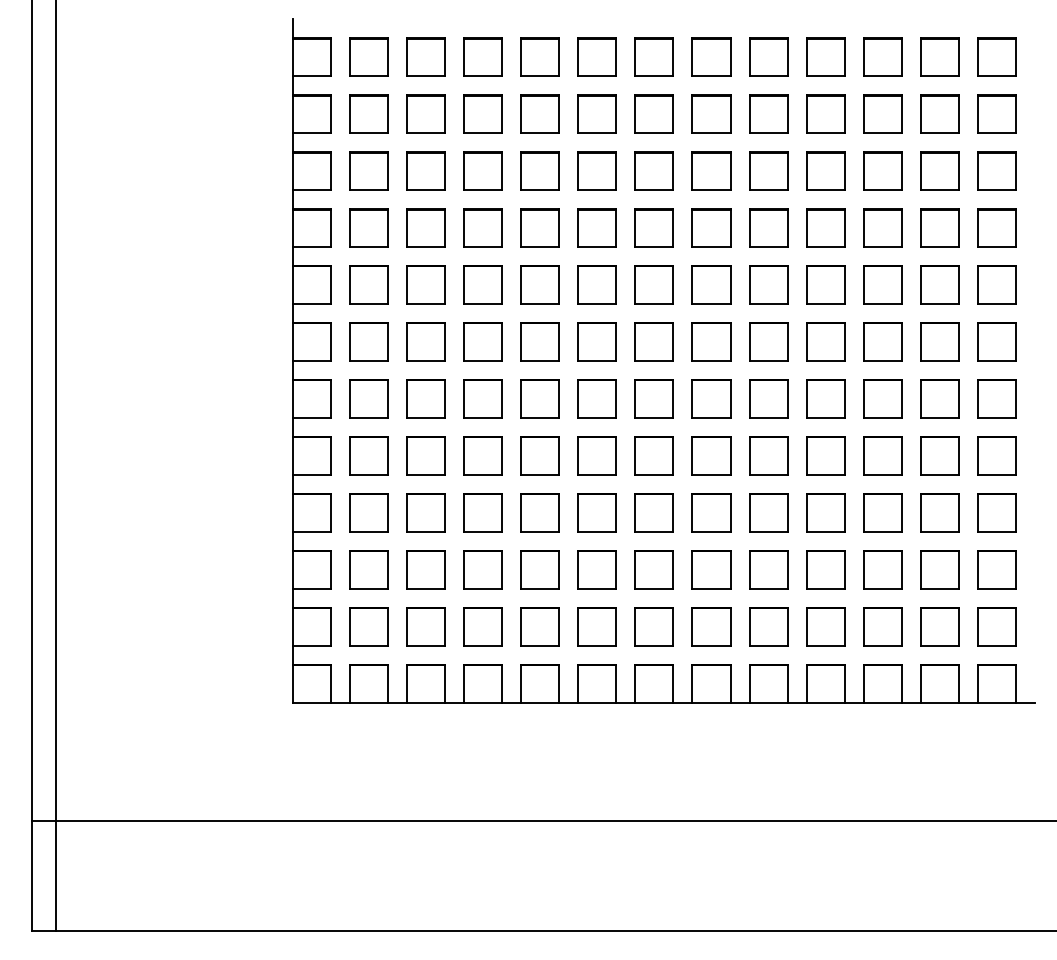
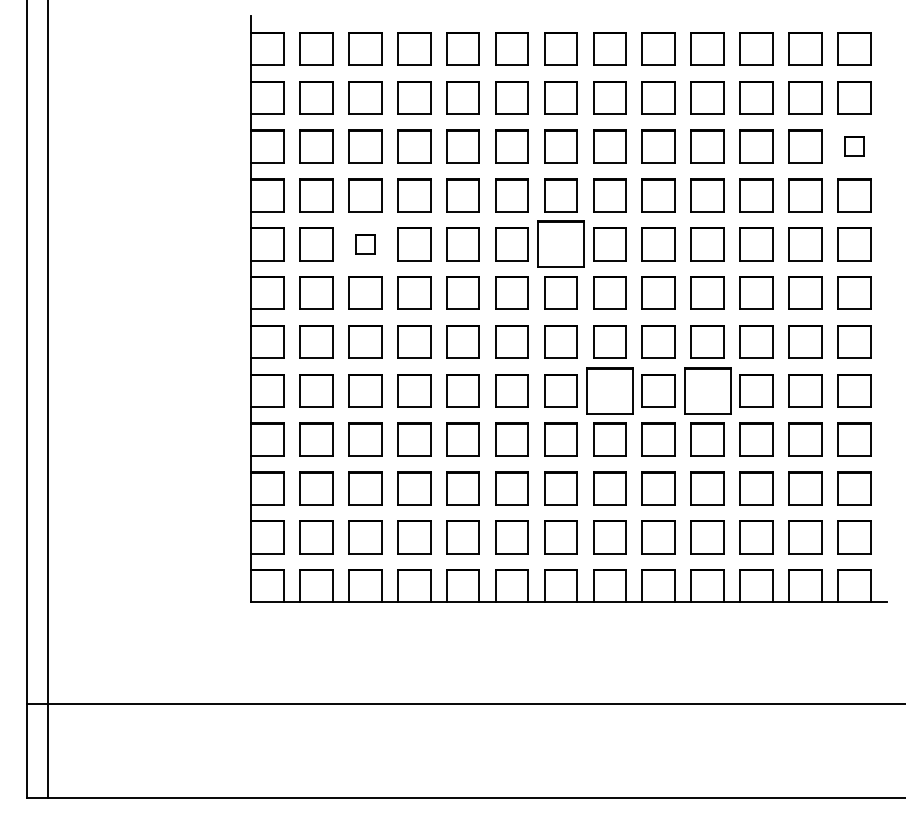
part: (996, 170) -> (854, 146), size x0.6
part: (426, 285) -> (365, 244), size x0.6
part: (653, 285) -> (560, 244), size x1.4
part: (711, 455) -> (609, 390), size x1.4
part: (825, 455) -> (707, 390), size x1.4

